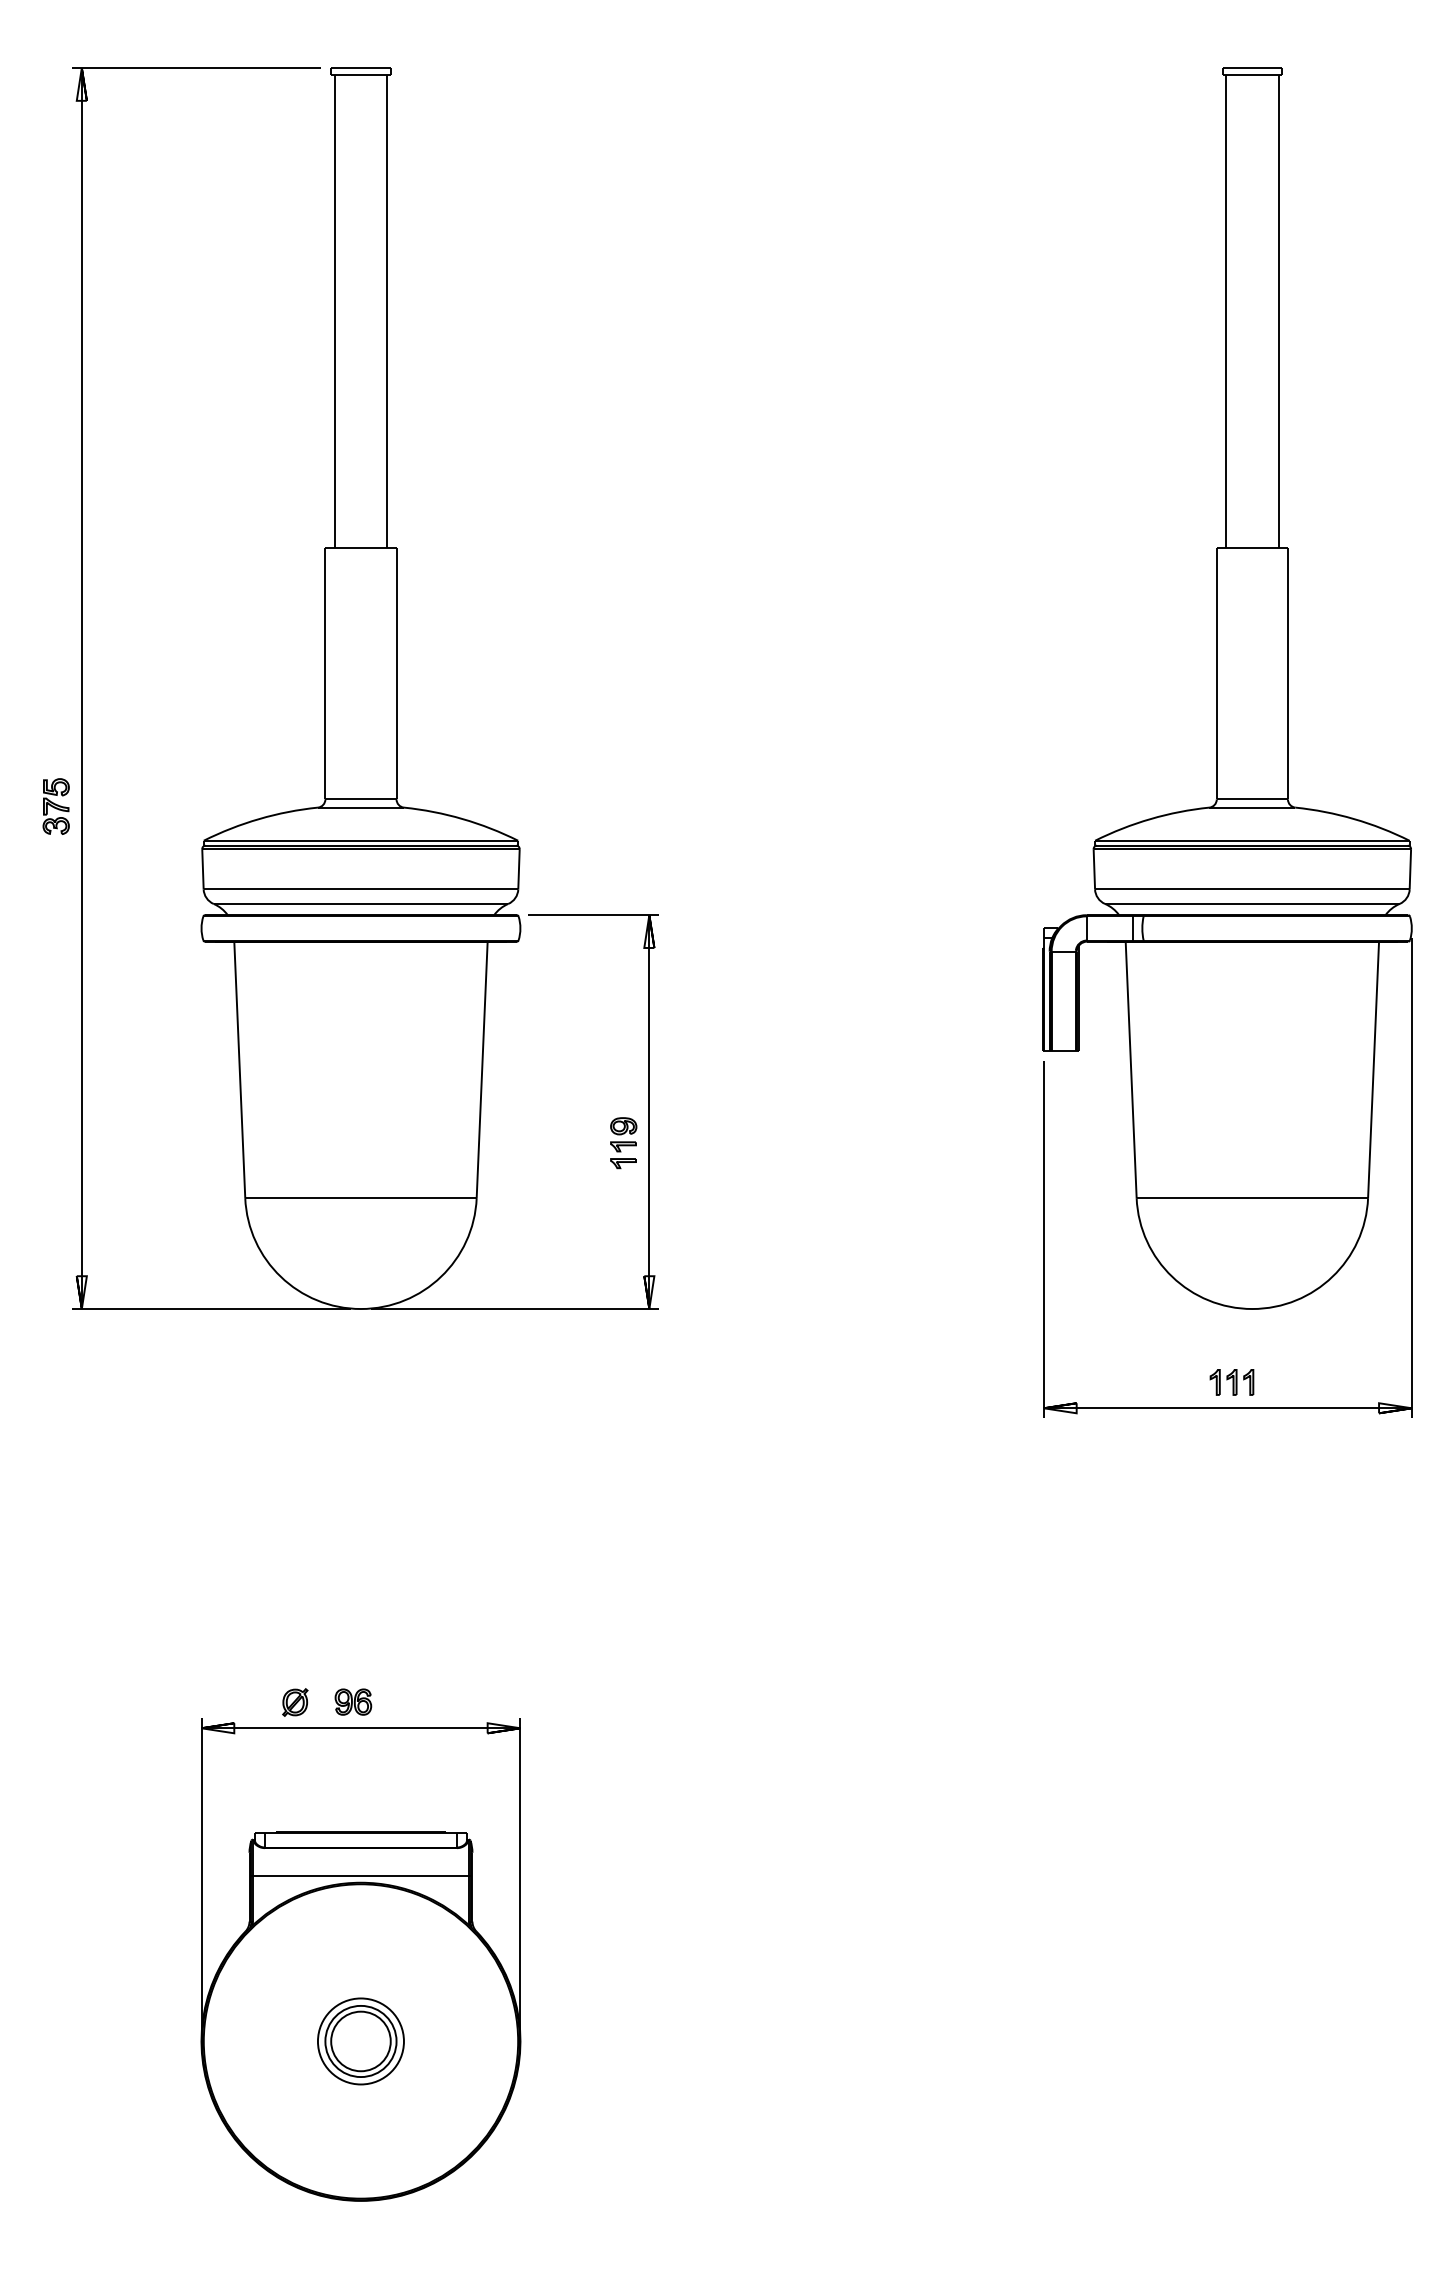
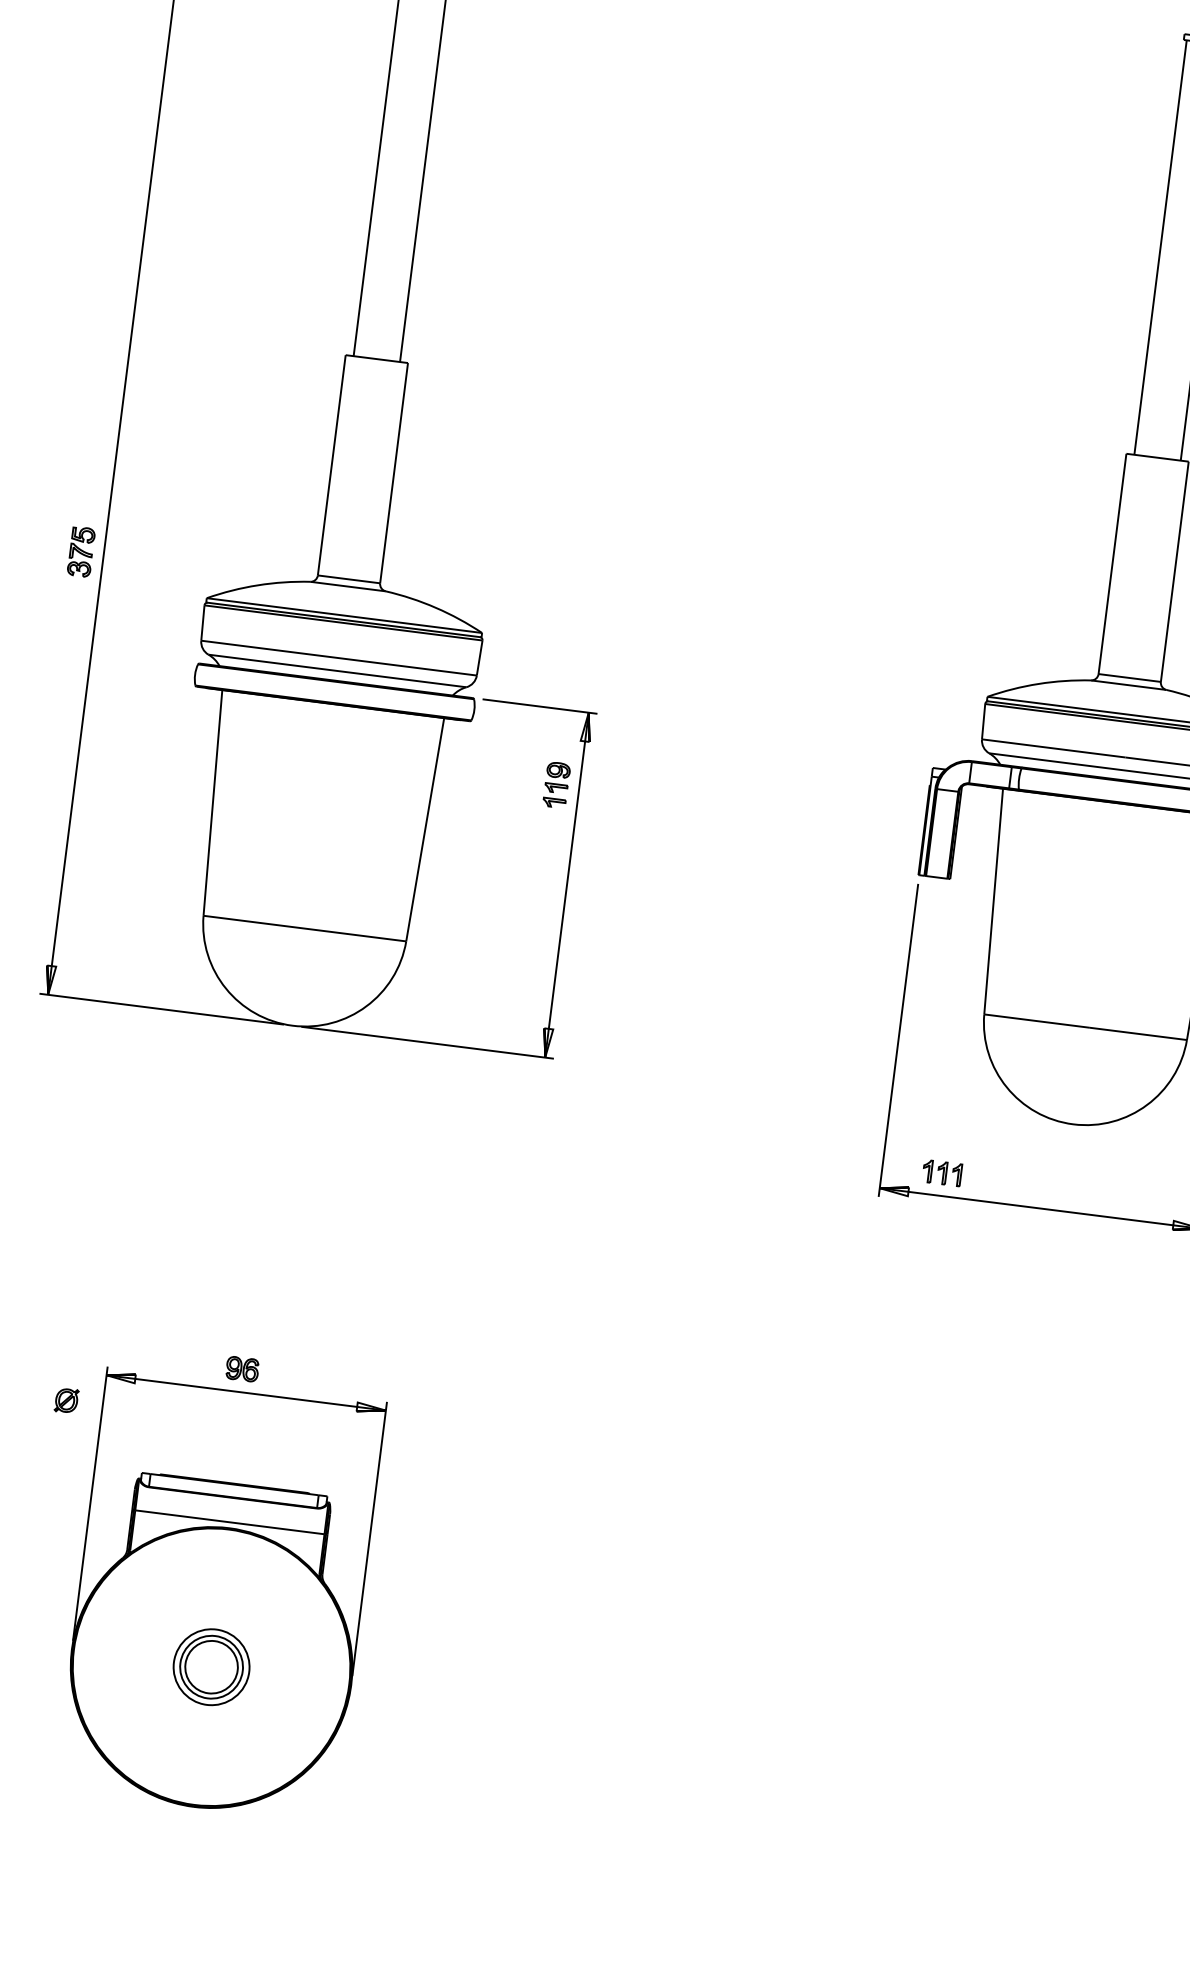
part: (623, 1143) -> (556, 785), moved
part: (1231, 1382) -> (941, 1173), moved
part: (295, 1702) -> (66, 1400), moved

